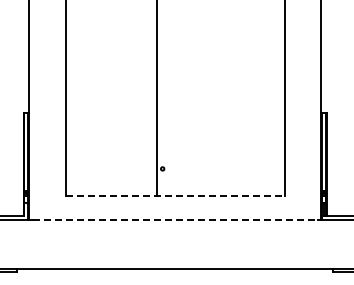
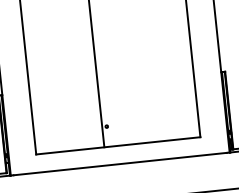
line: (175, 195) -> (118, 145), dashed -> solid
line: (175, 220) -> (120, 164), dashed -> solid

